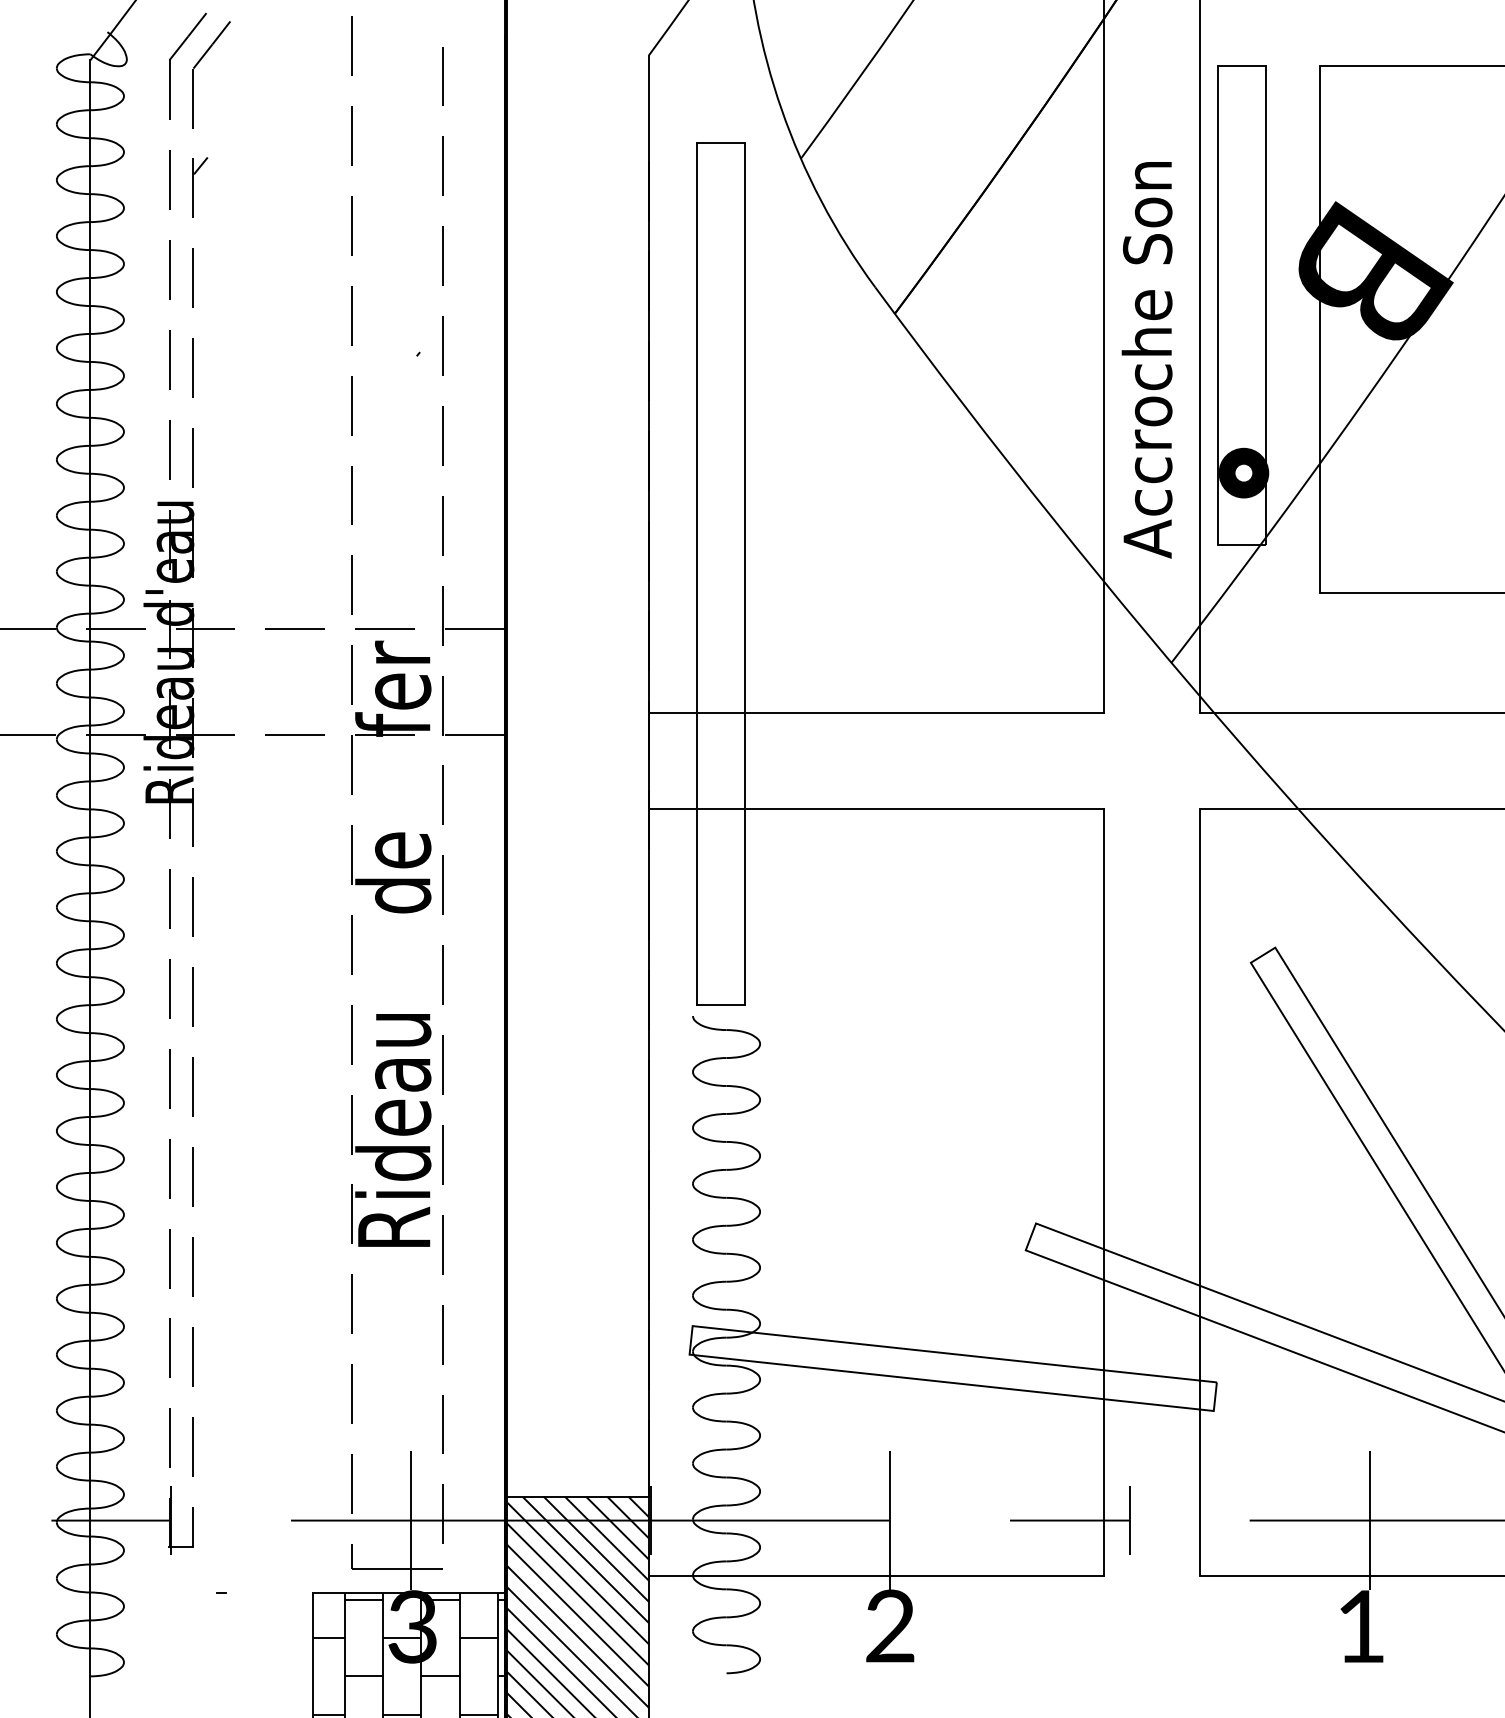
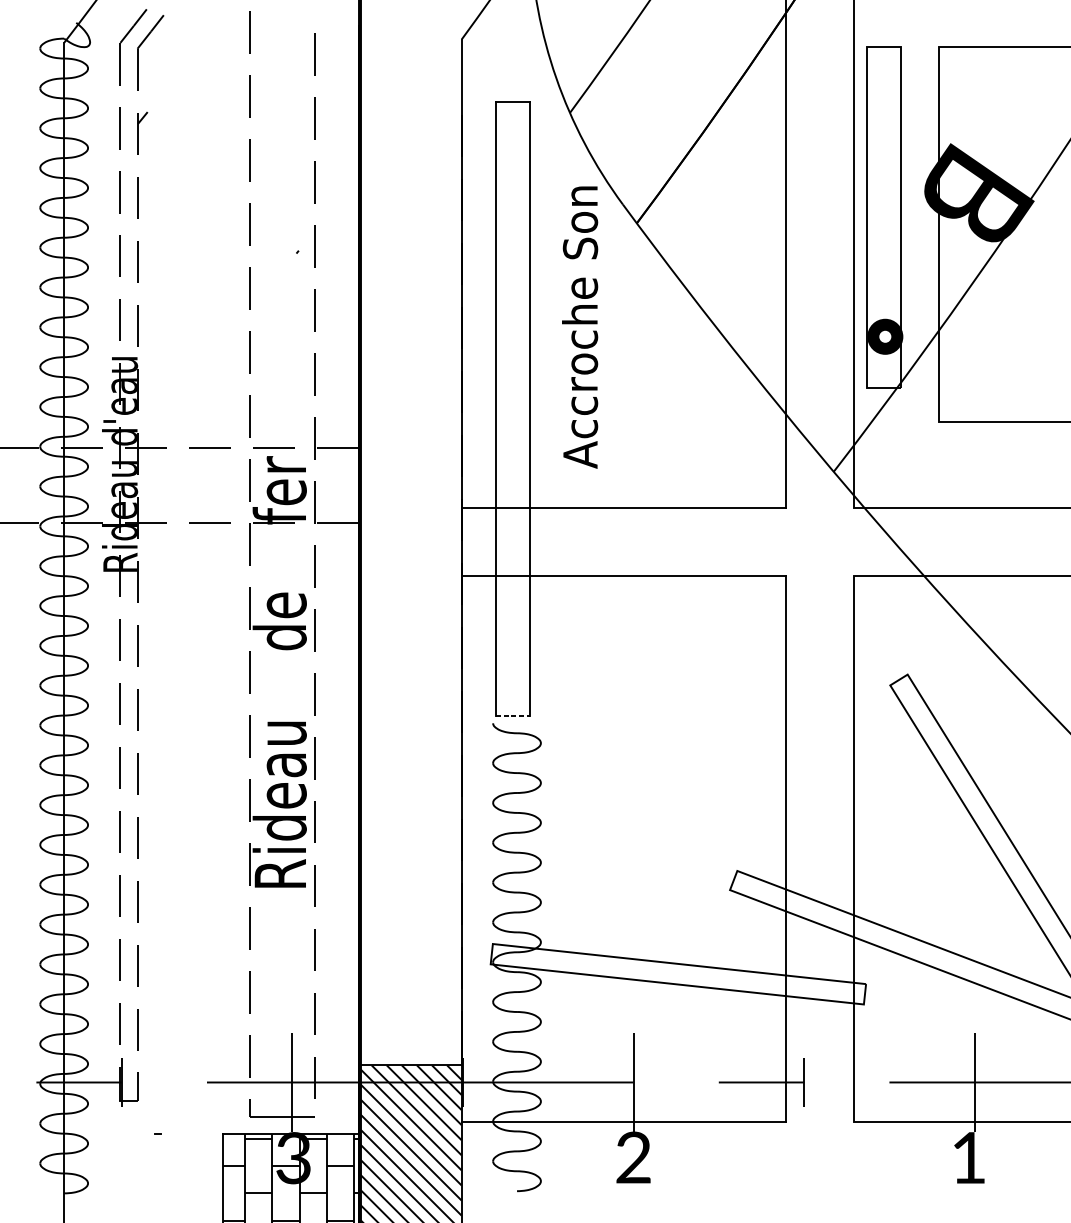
text: (1146, 360) -> (579, 327), moved
line: (720, 1005) -> (512, 715), solid -> dashed

